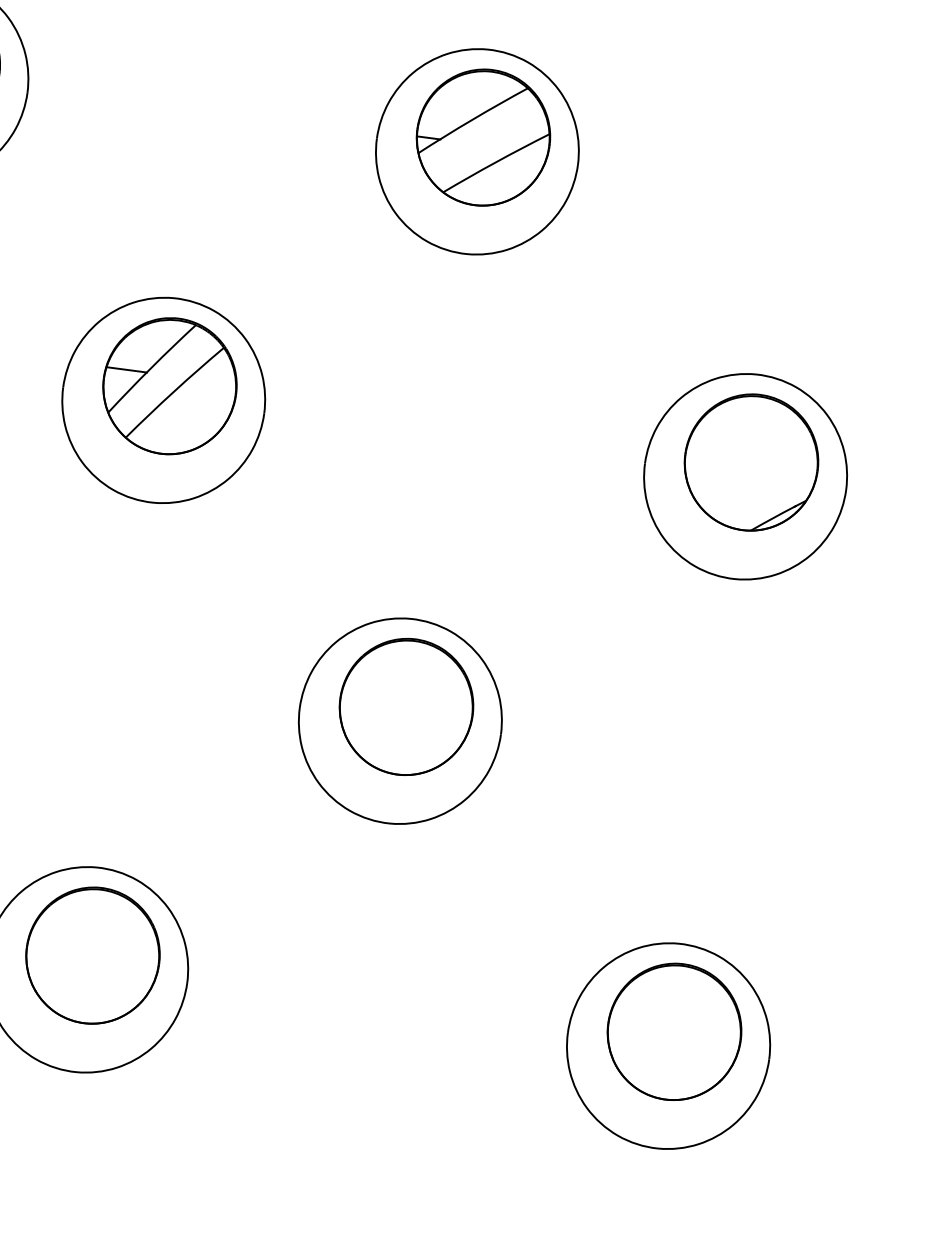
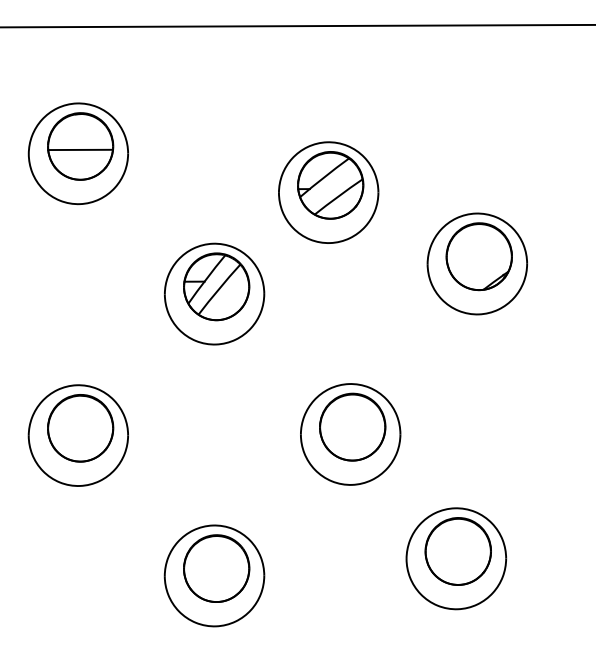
part: (477, 151) -> (328, 192), moved
part: (743, 475) -> (476, 263), moved
part: (668, 1045) -> (456, 558), moved

